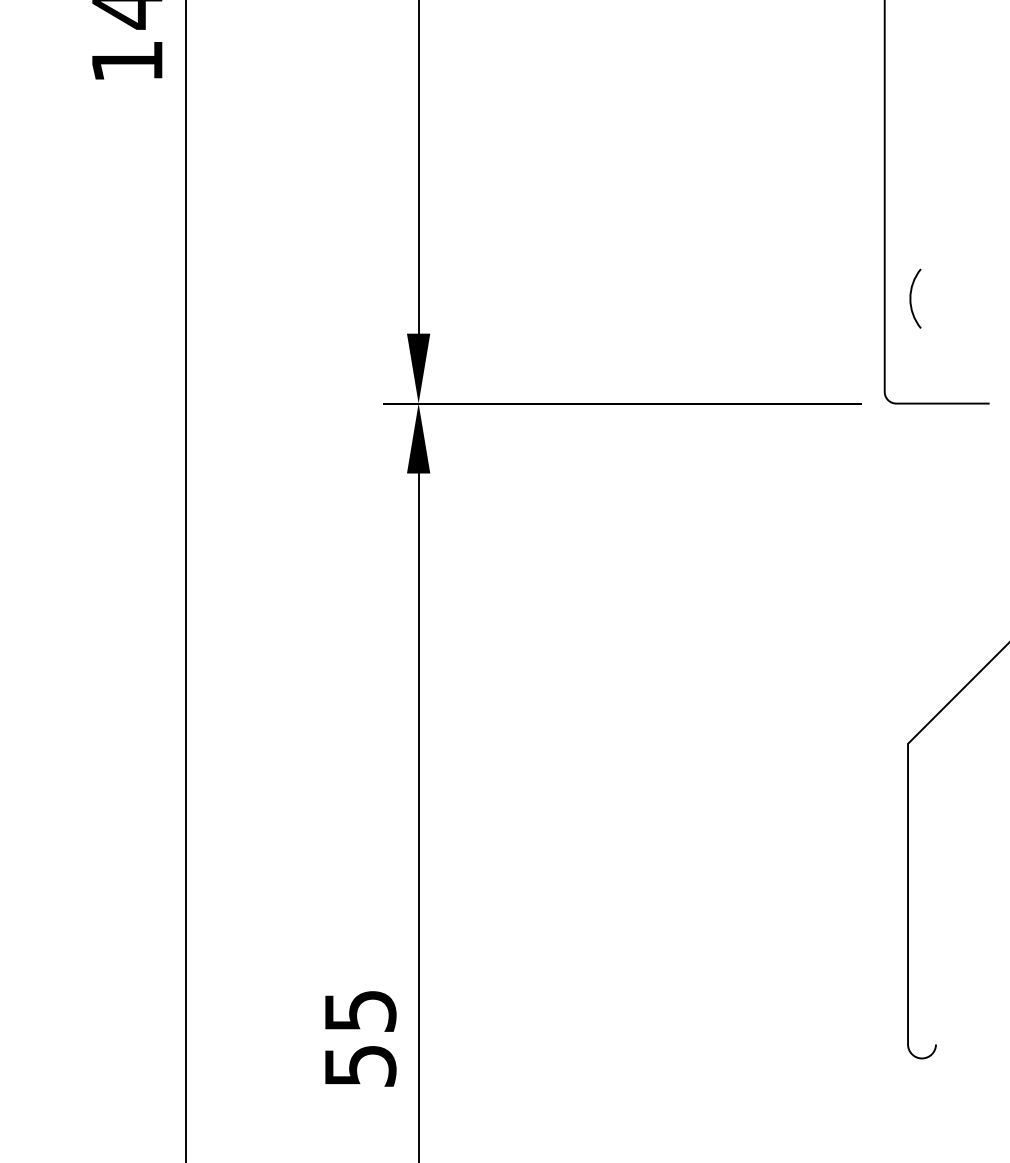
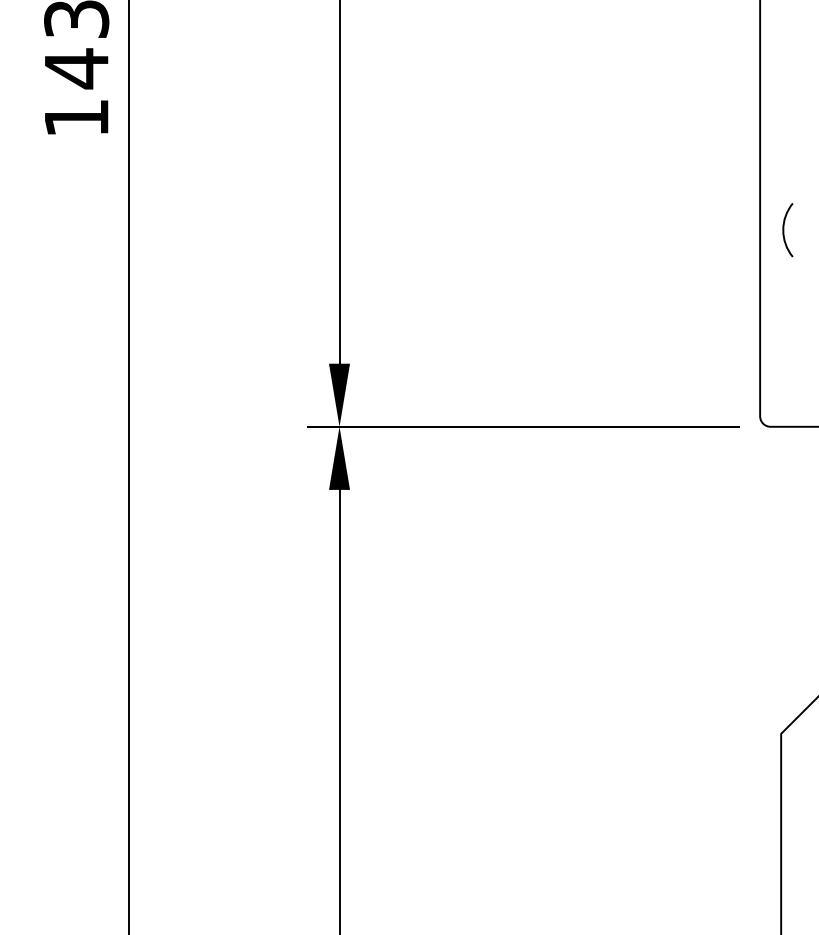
curve: (911, 298) -> (784, 229), moved

